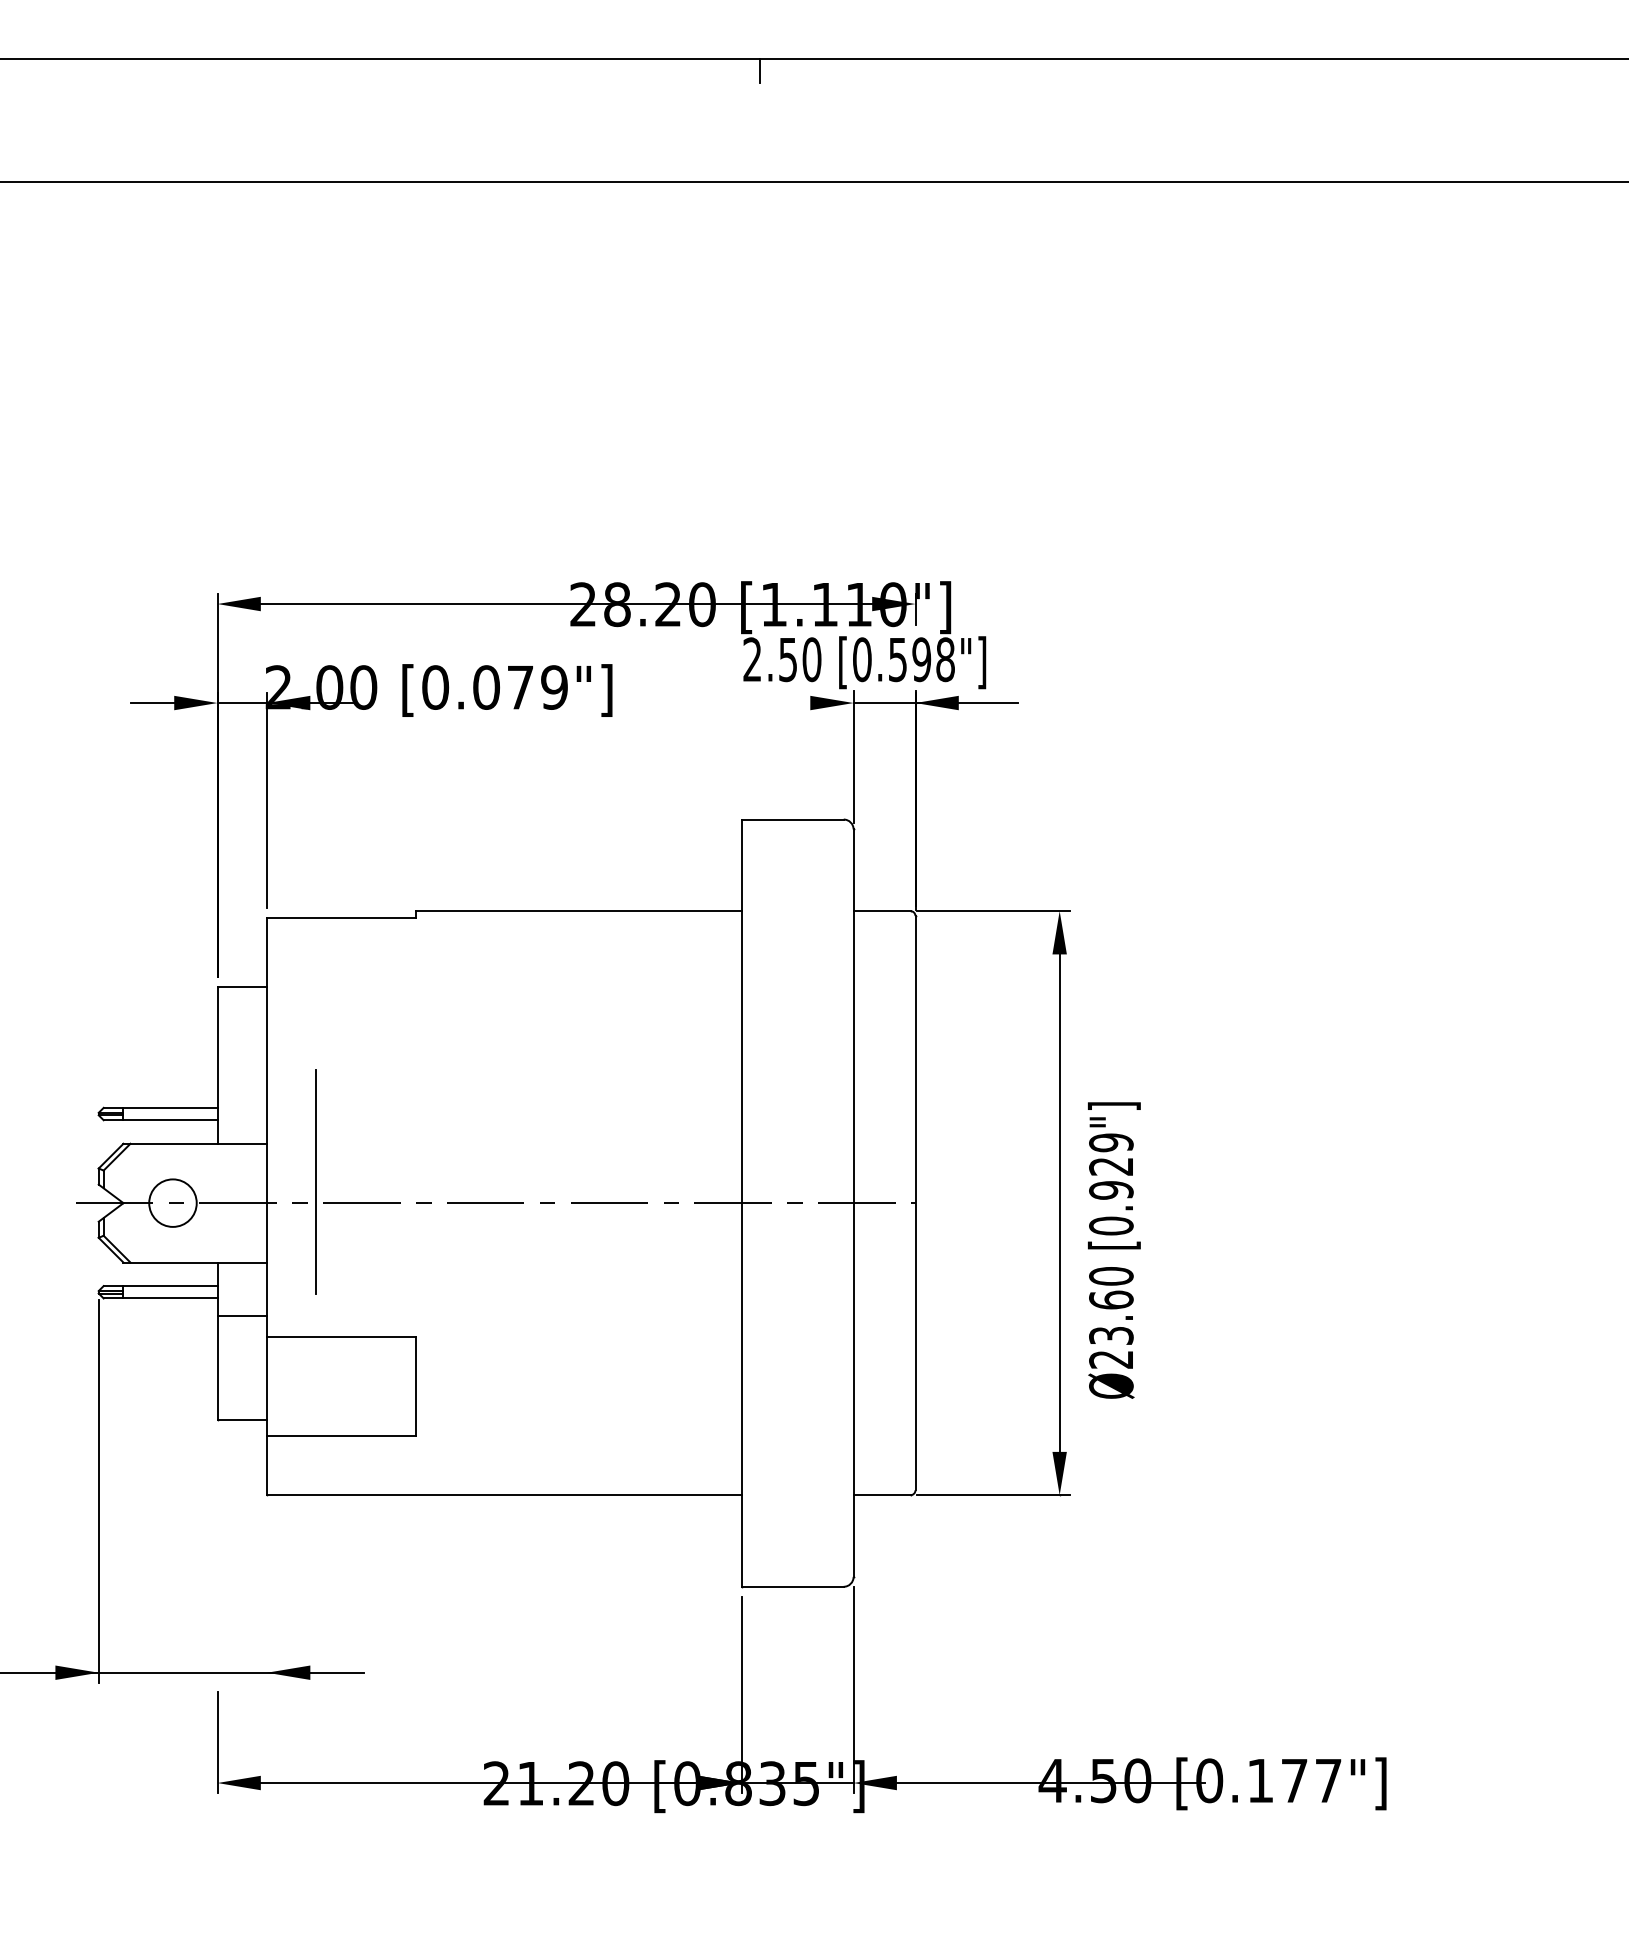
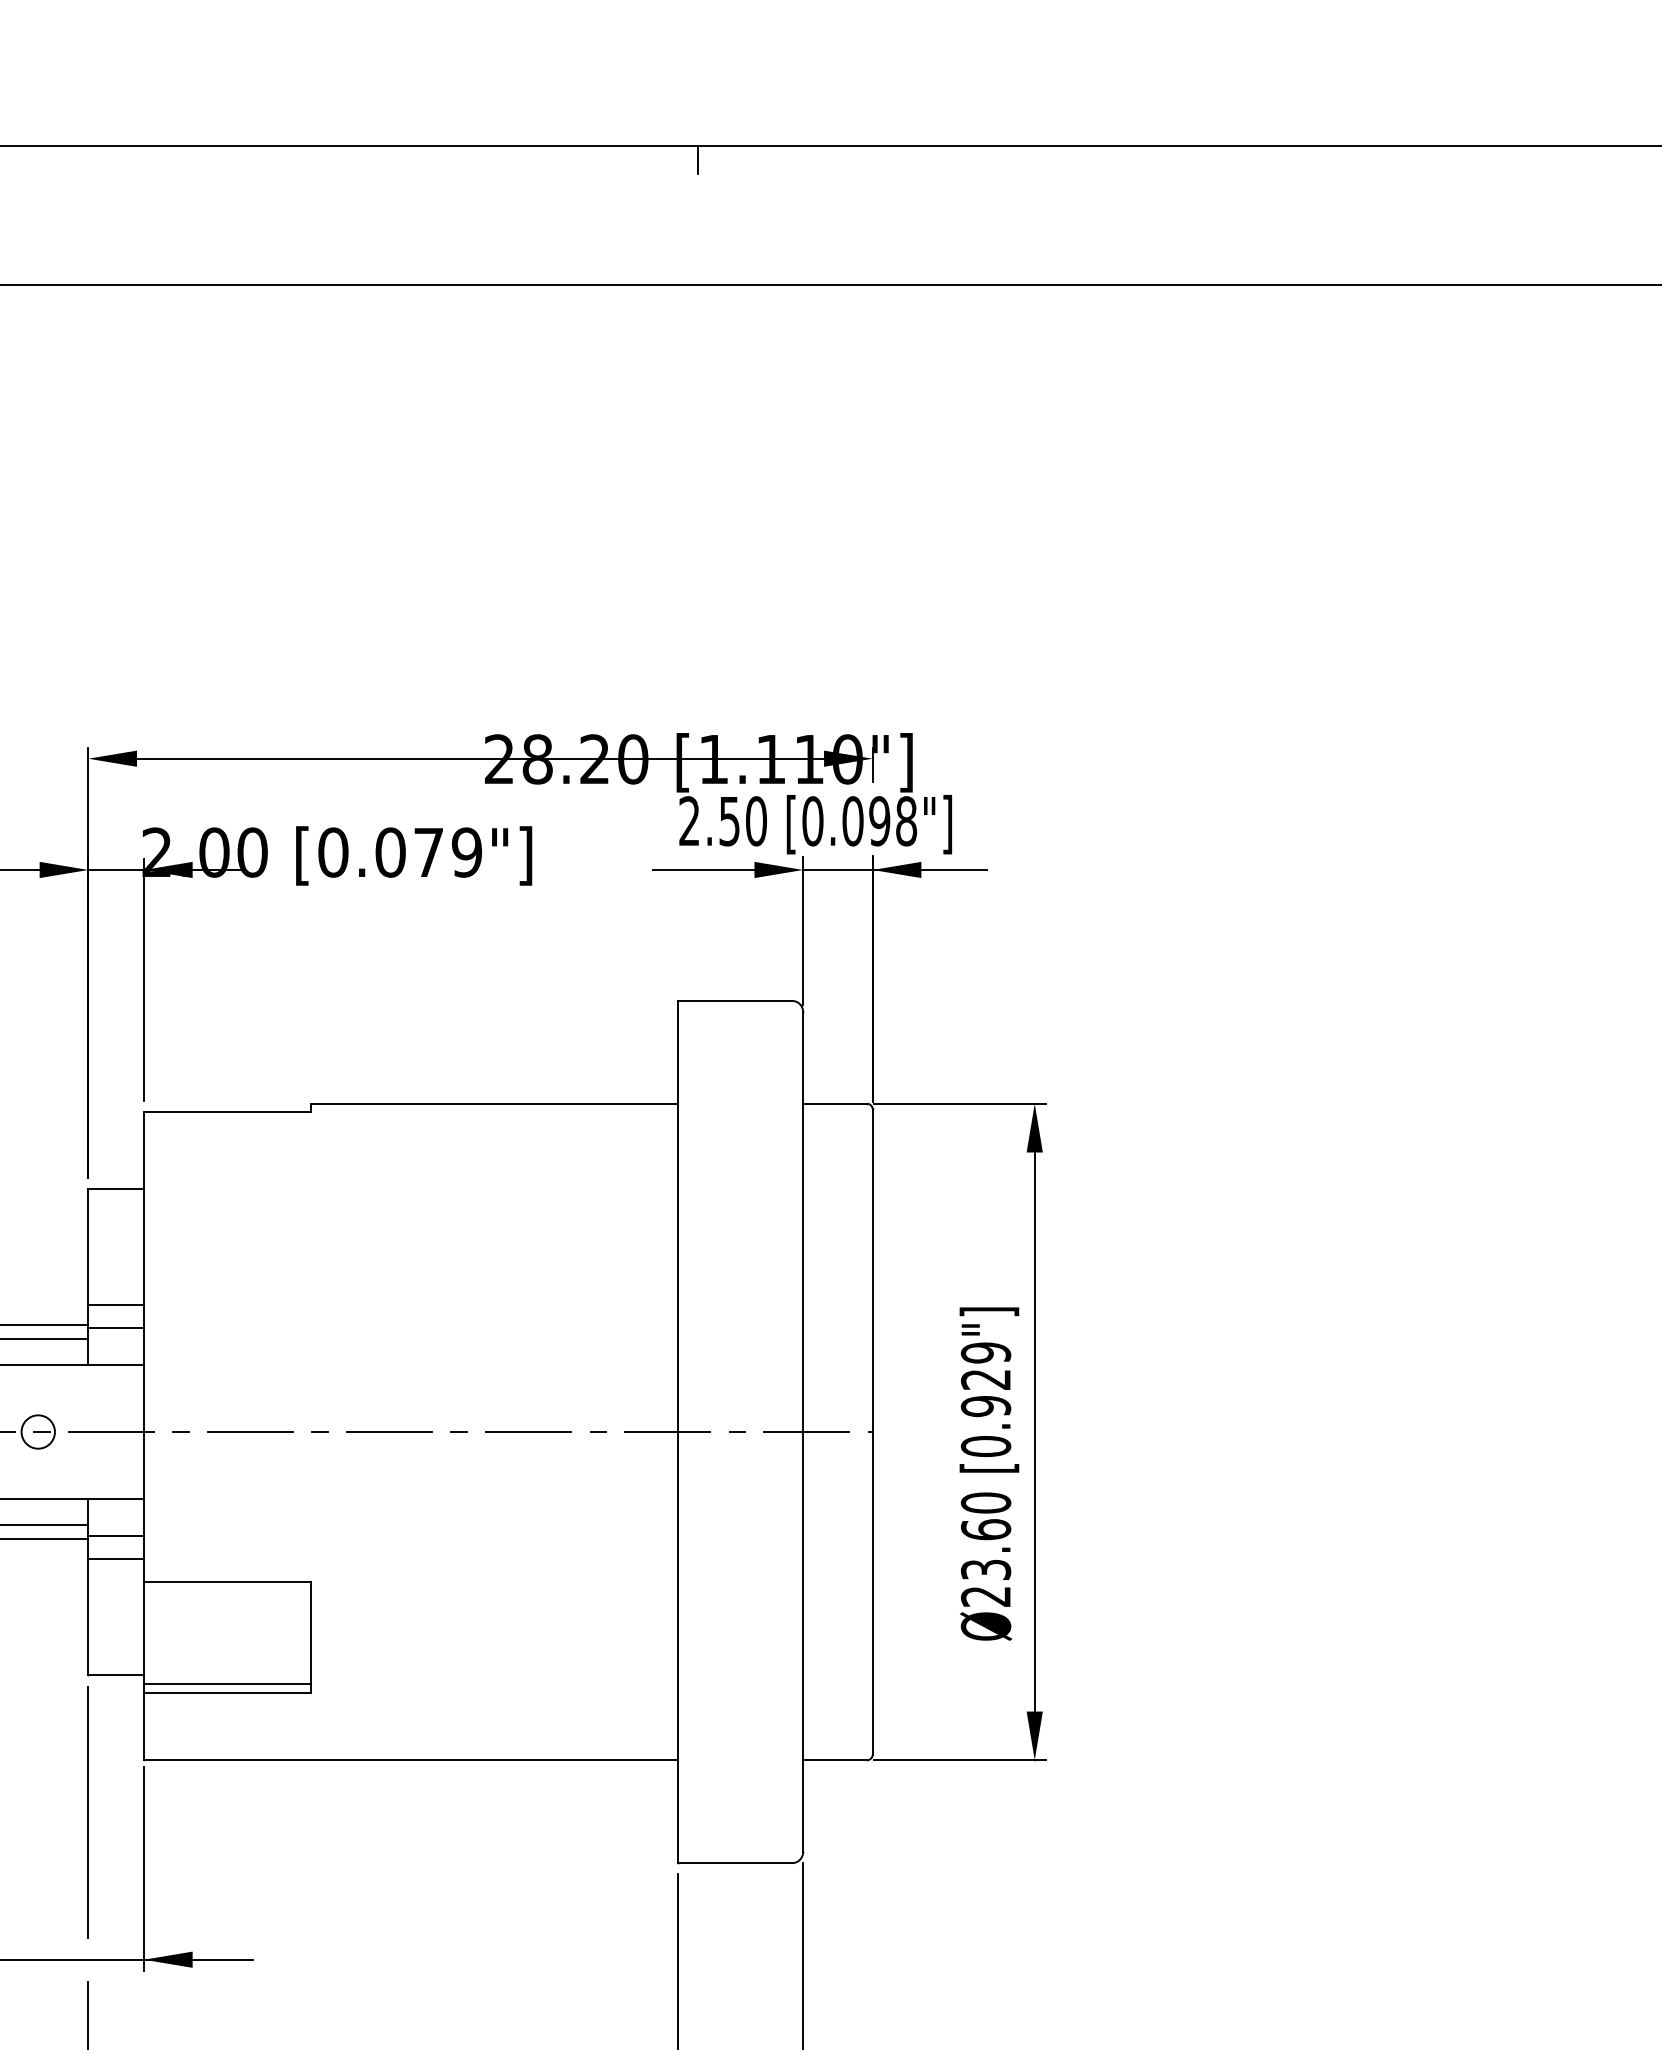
text: (897, 659) -> (852, 821), [0.598"] -> [0.098"]
line: (765, 703) -> (704, 870), added
line: (242, 1090) -> (116, 1305), added
line: (242, 1110) -> (116, 1327), added
line: (315, 1181) -> (88, 1812), moved
circle: (172, 1203) -> (37, 1432), size x0.62
text: (1114, 1250) -> (989, 1473), moved
line: (242, 1295) -> (116, 1535), added
line: (341, 1427) -> (227, 1684), added
line: (267, 1591) -> (144, 1868), added

